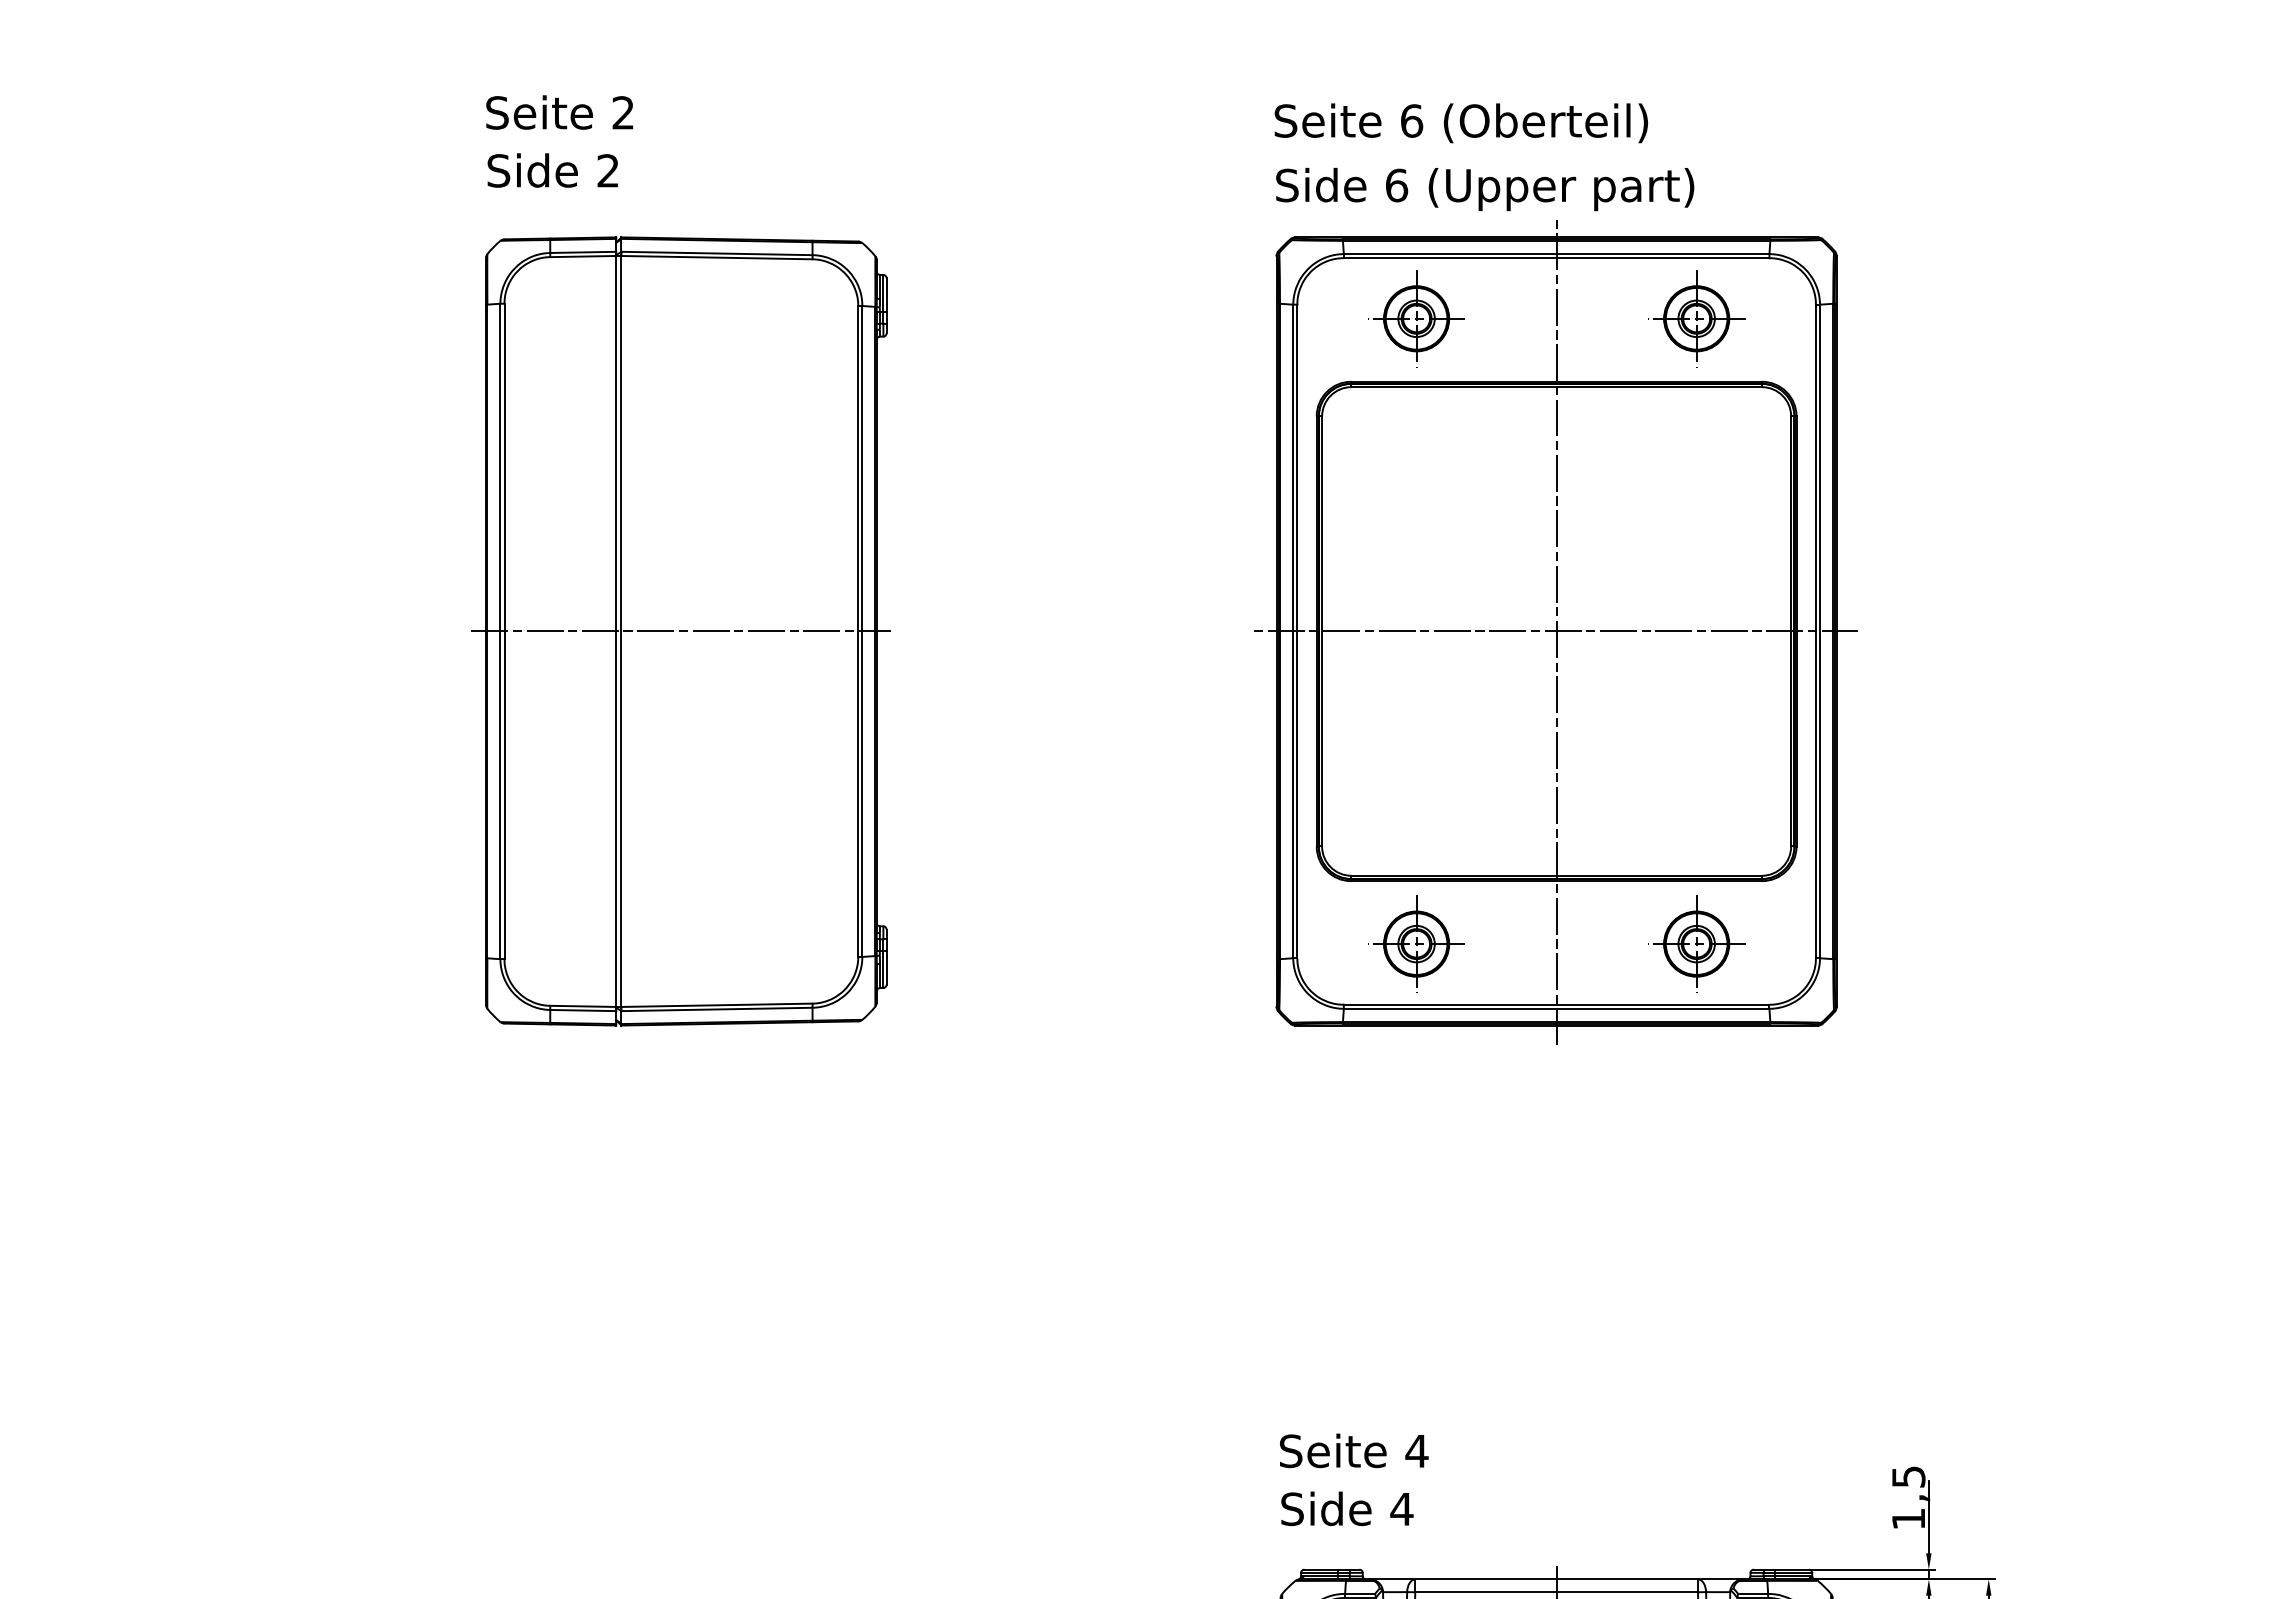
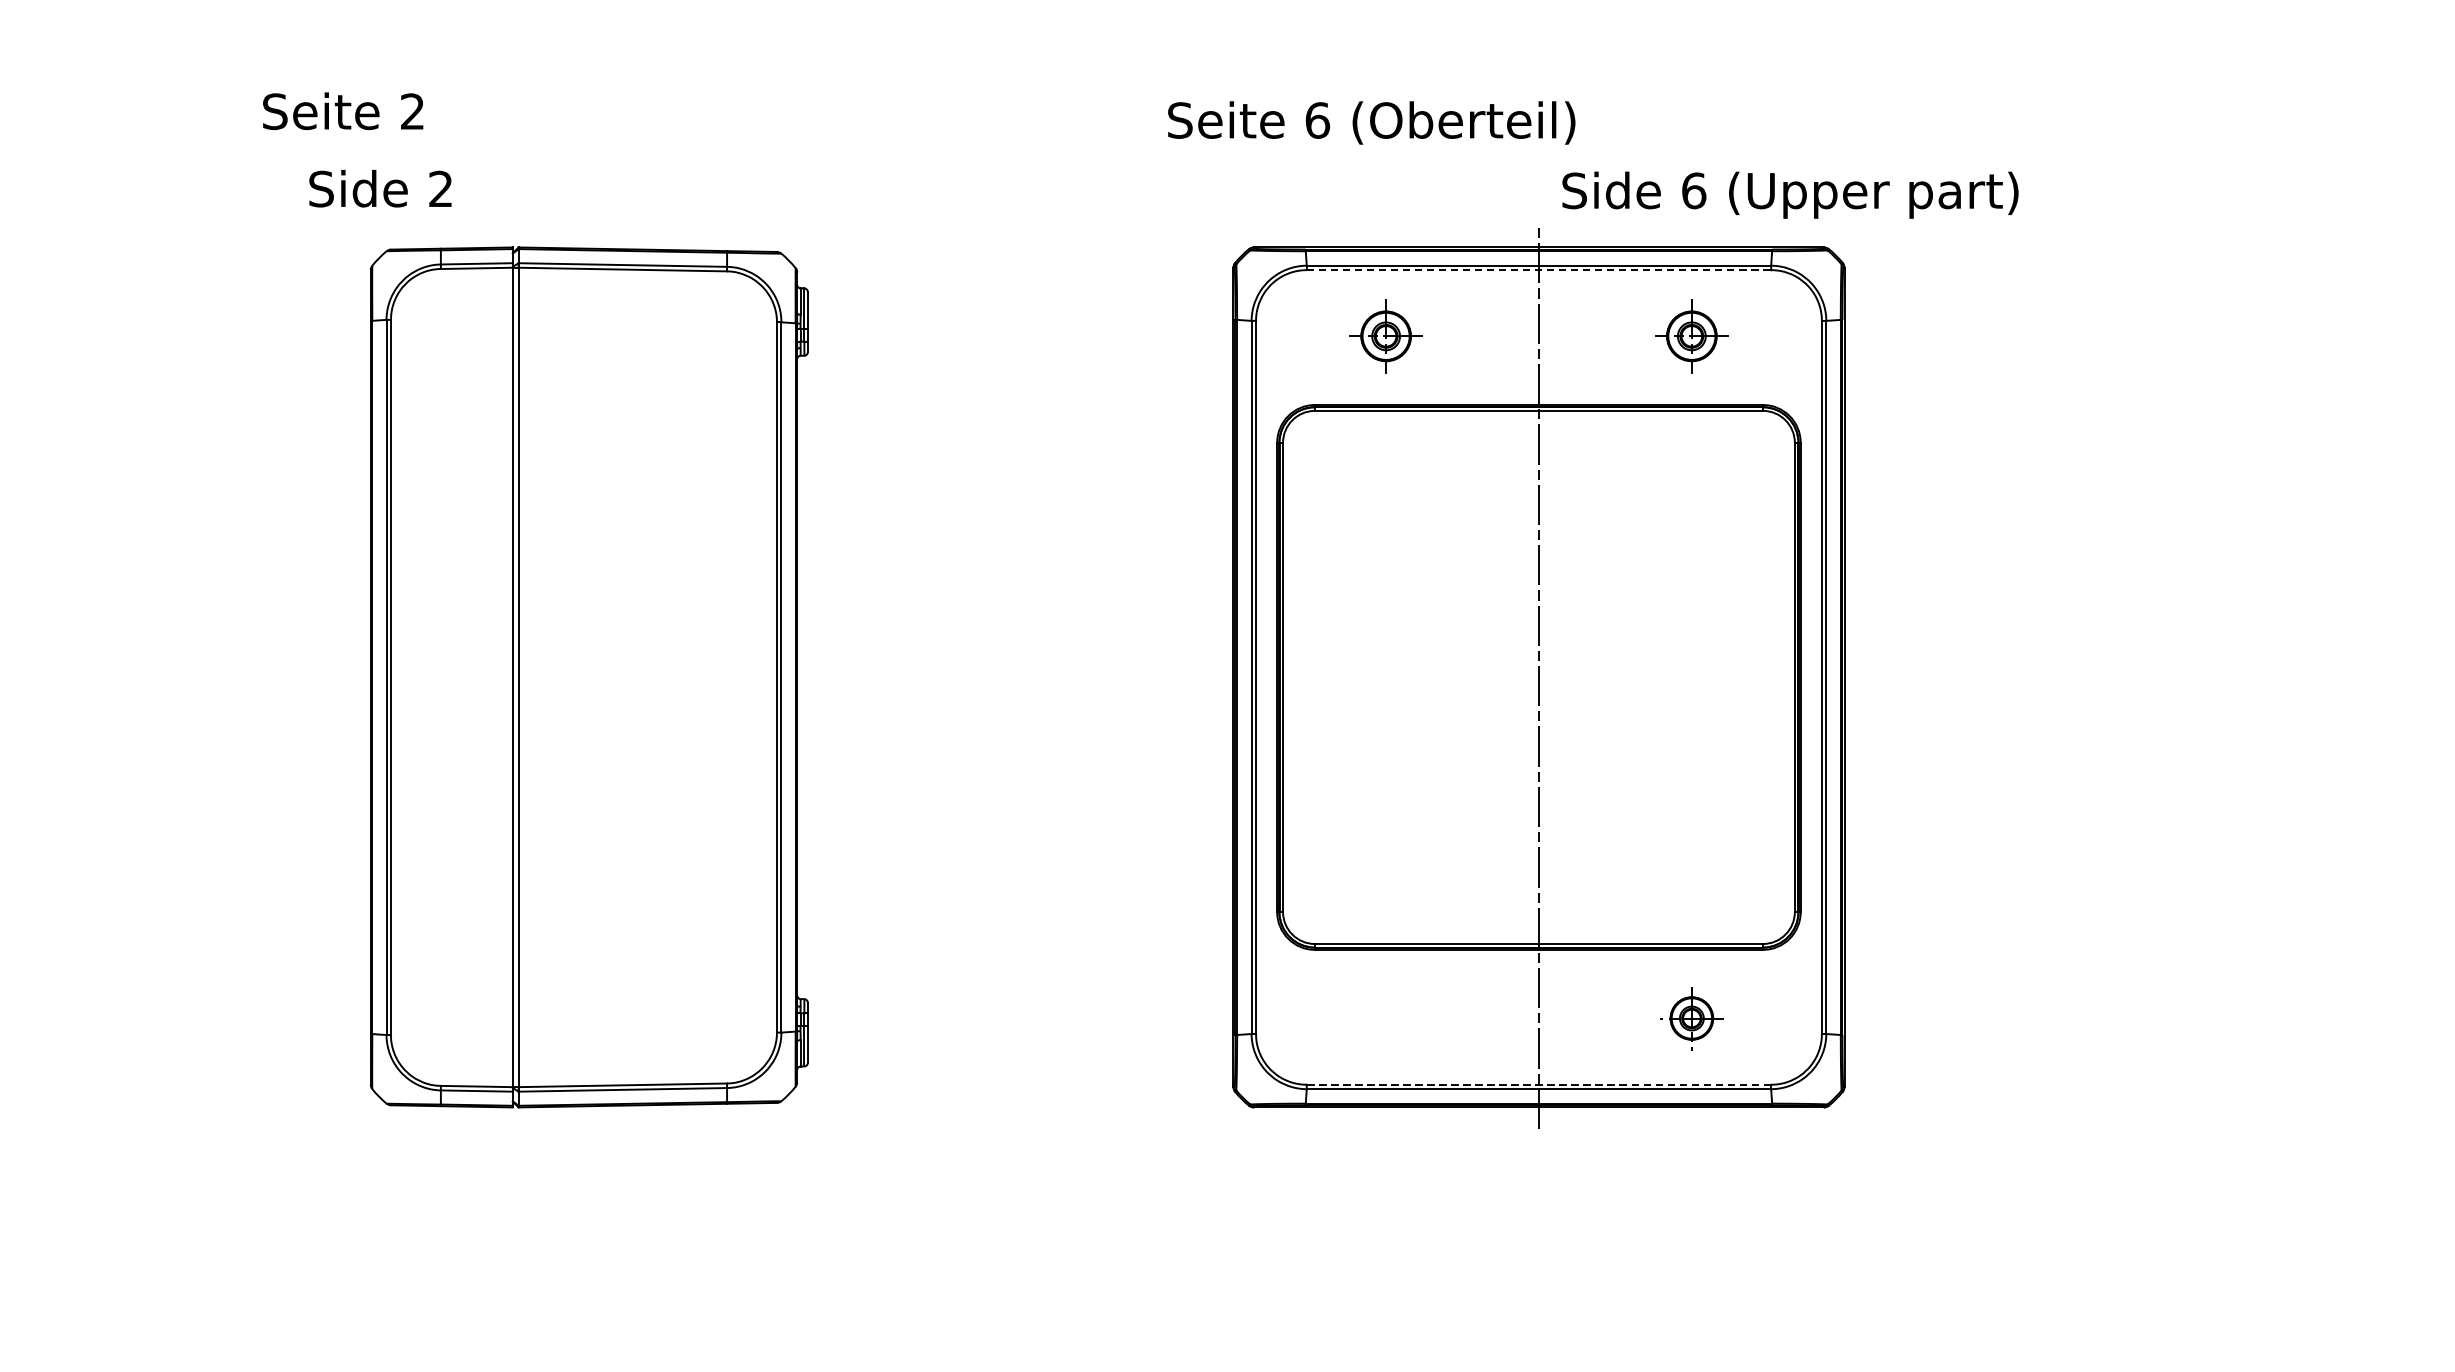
text: (559, 112) -> (342, 111), moved
text: (1460, 123) -> (1370, 123), moved
text: (552, 170) -> (380, 188), moved
text: (1485, 189) -> (1790, 195), moved
line: (1556, 258) -> (1538, 270), solid -> dashed
part: (1416, 318) -> (1386, 335), size x0.7
part: (1696, 318) -> (1691, 335), size x0.7
line: (680, 631) -> (583, 677), removed
line: (1555, 631) -> (1537, 677), removed
part: (1416, 943) -> (1386, 1017), removed
part: (1696, 943) -> (1691, 1017), size x0.6
line: (1556, 1004) -> (1538, 1084), solid -> dashed

